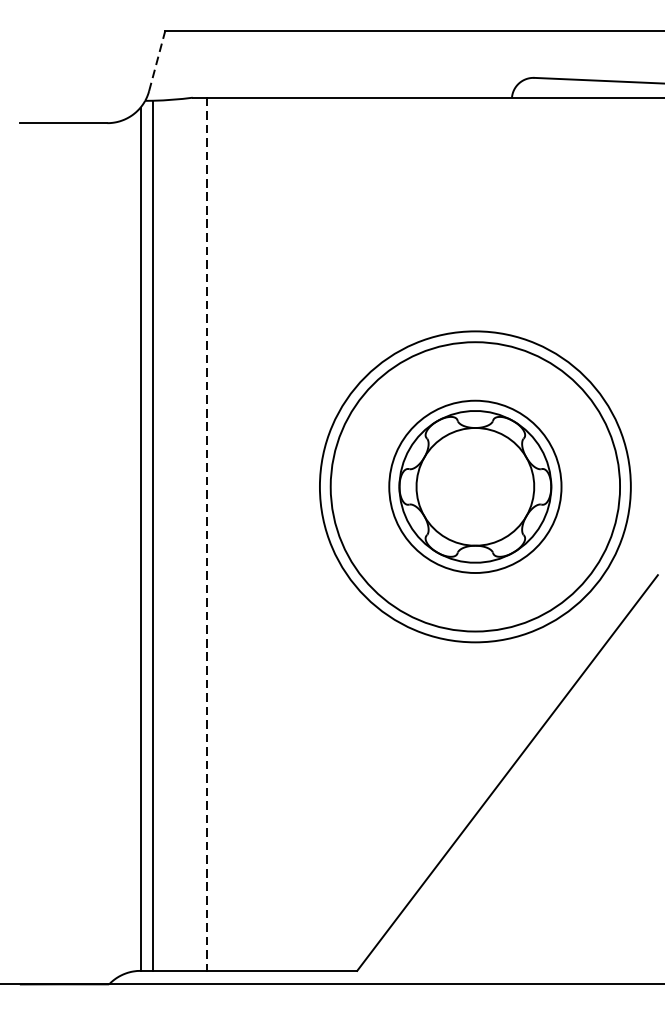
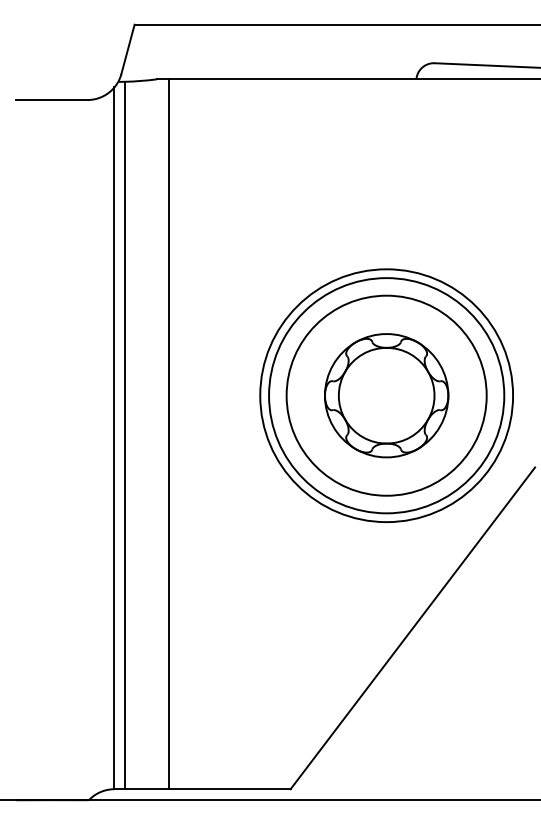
line: (156, 61) -> (127, 49), dashed -> solid
circle: (475, 486) -> (386, 395), size x1.43
line: (207, 534) -> (168, 434), dashed -> solid

